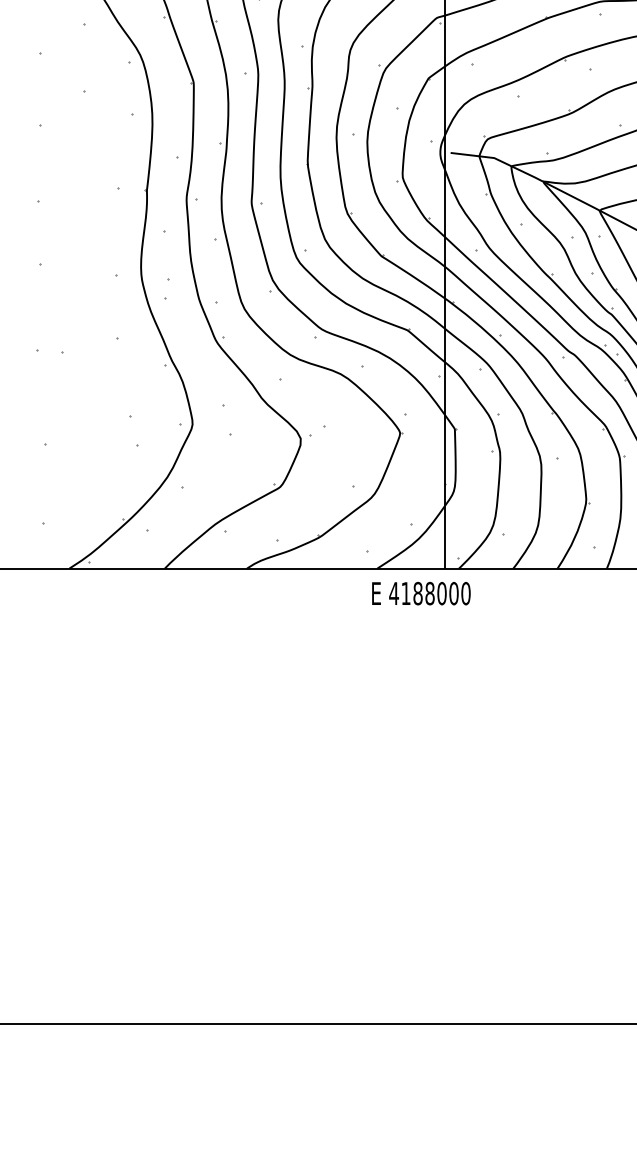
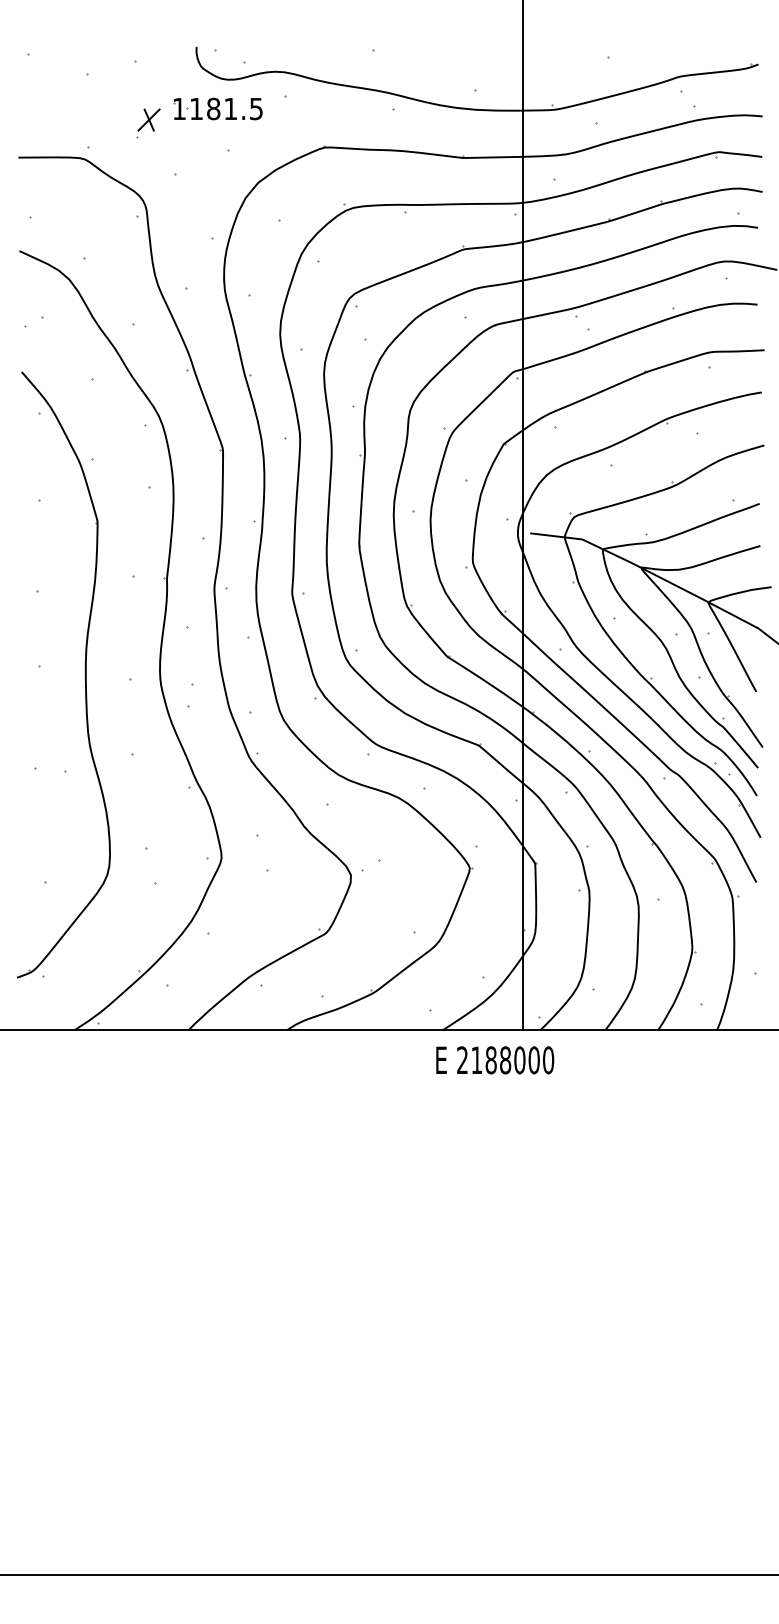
part: (77, 267) -> (84, 670), added
text: (394, 592) -> (462, 1059), 4188000 -> 2188000

